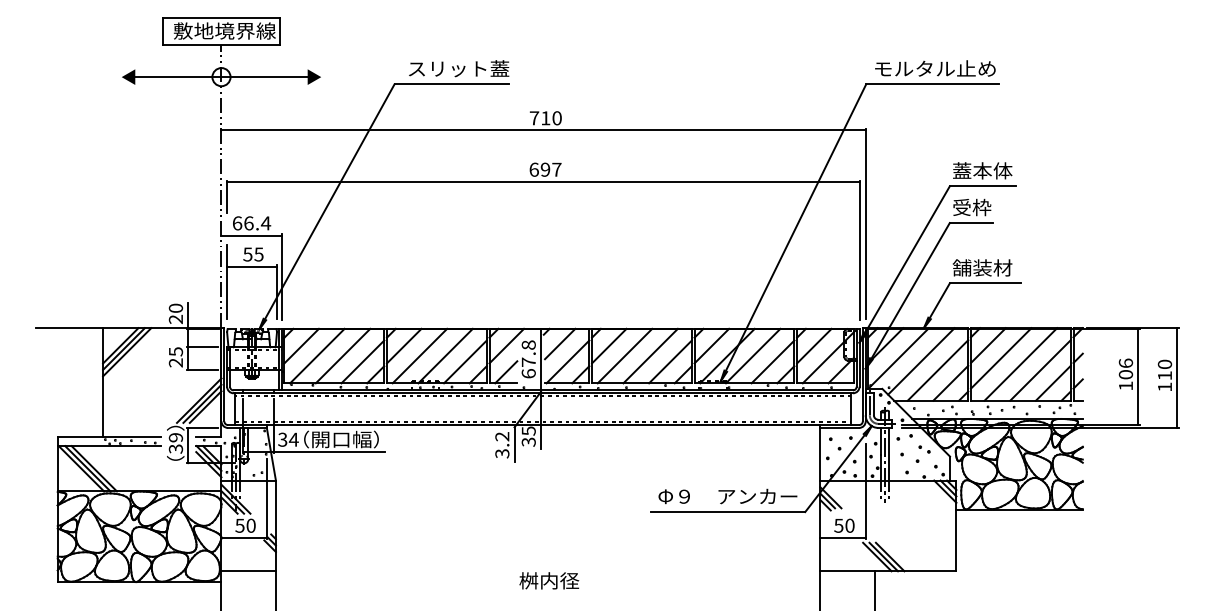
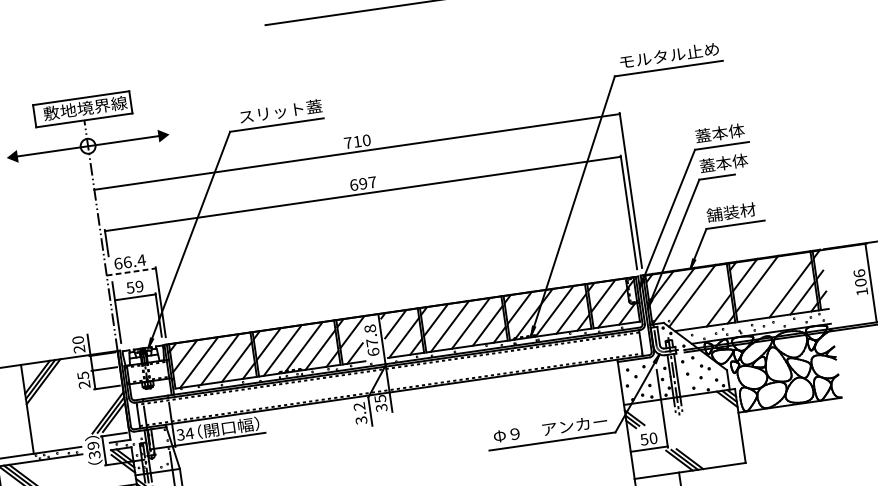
text: (982, 207) -> (724, 163), 受枠 -> 蓋本体
line: (252, 235) -> (132, 271), solid -> dashed
text: (258, 254) -> (139, 286), 55 -> 59
line: (1020, 364) -> (773, 286), removed
line: (937, 370) -> (706, 301), removed

